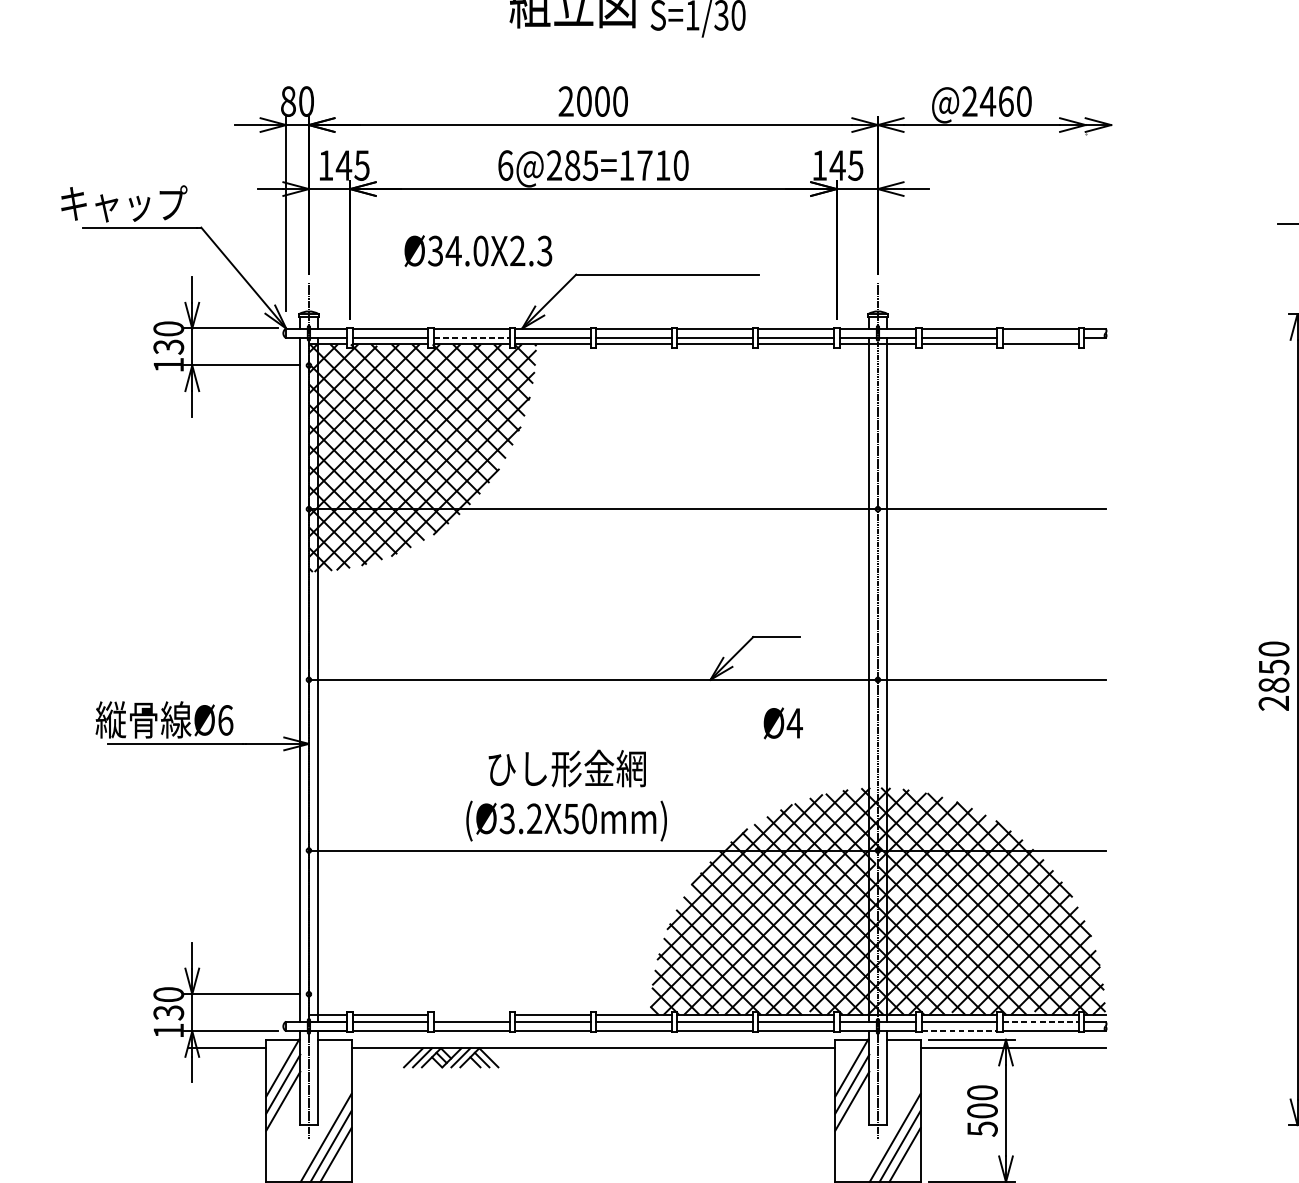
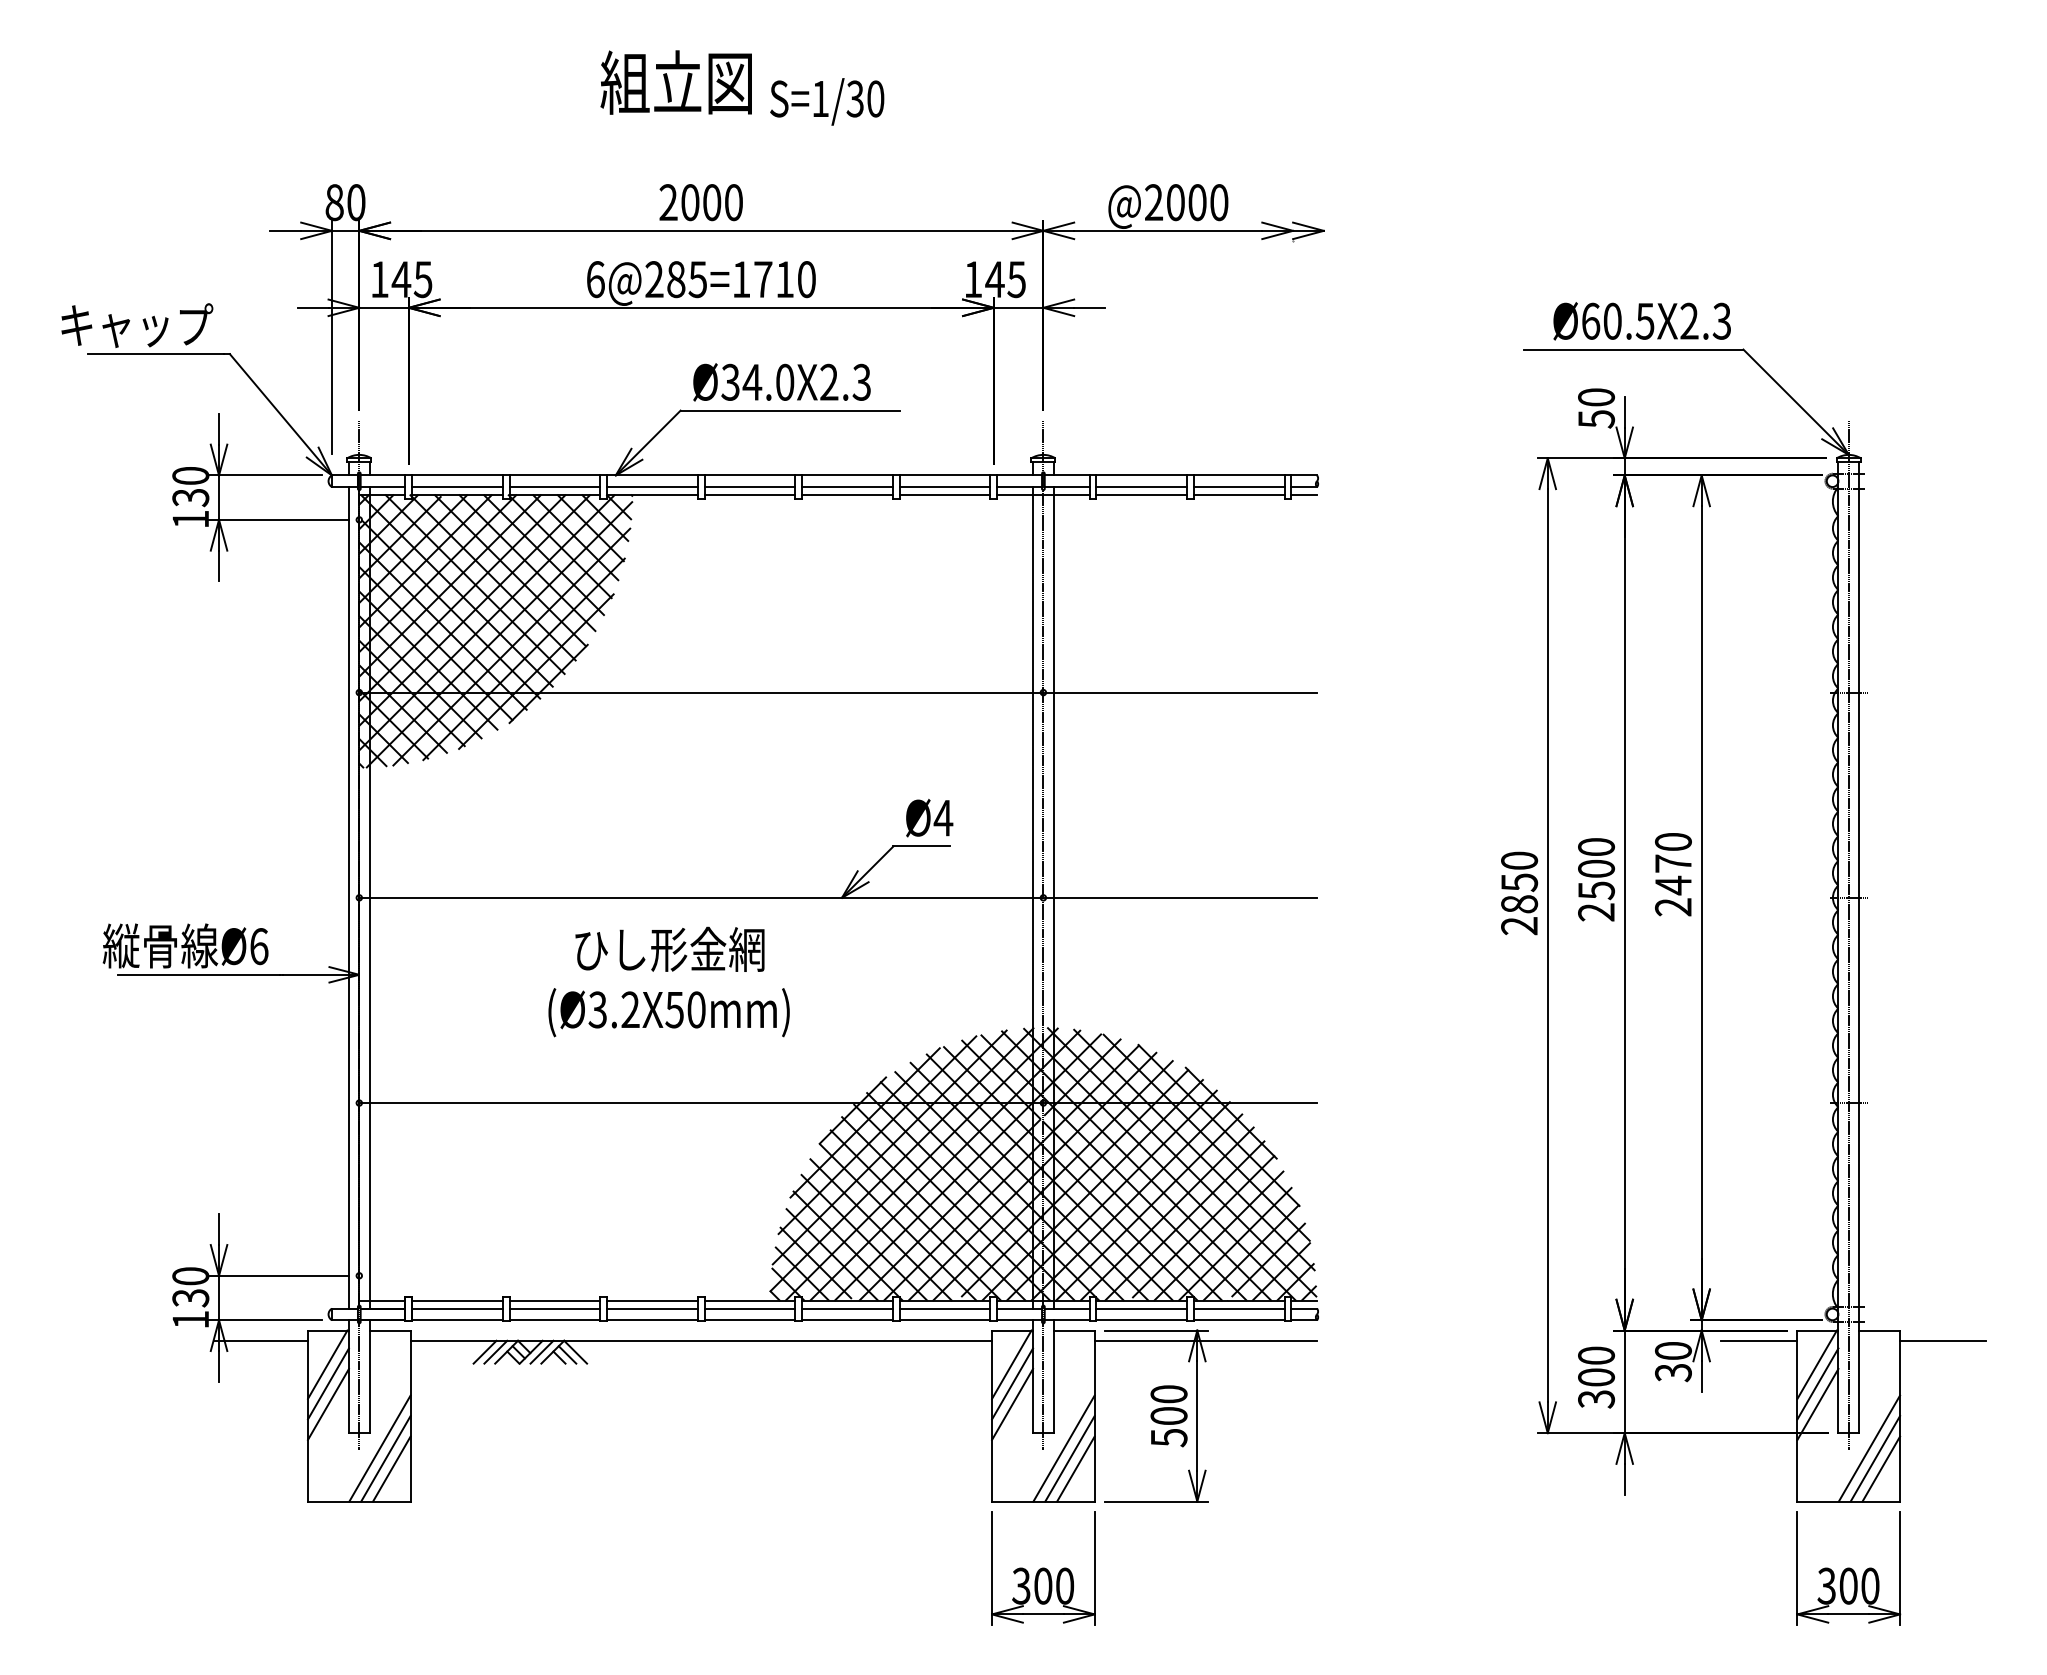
text: (996, 101) -> (1185, 202), @2460 -> @2000
text: (477, 251) -> (781, 382), moved
line: (472, 338) -> (555, 487), dashed -> solid
line: (1040, 338) -> (1238, 487), added
line: (1095, 344) -> (1304, 494), added
text: (783, 723) -> (929, 818), moved
text: (566, 795) -> (668, 981), moved
line: (471, 1015) -> (554, 1301), added
line: (1041, 1021) -> (1239, 1308), dashed -> solid
line: (960, 1031) -> (1142, 1320), dashed -> solid

